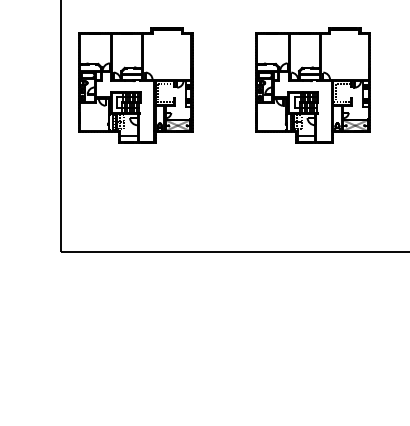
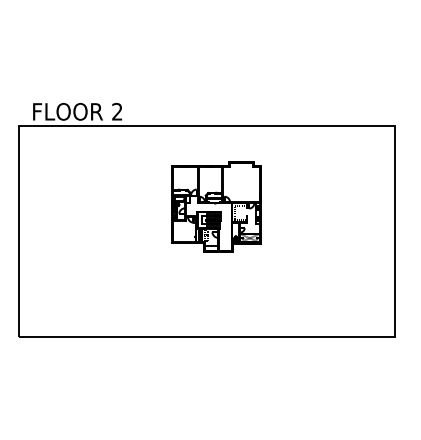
part: (135, 85) -> (77, 206), removed

